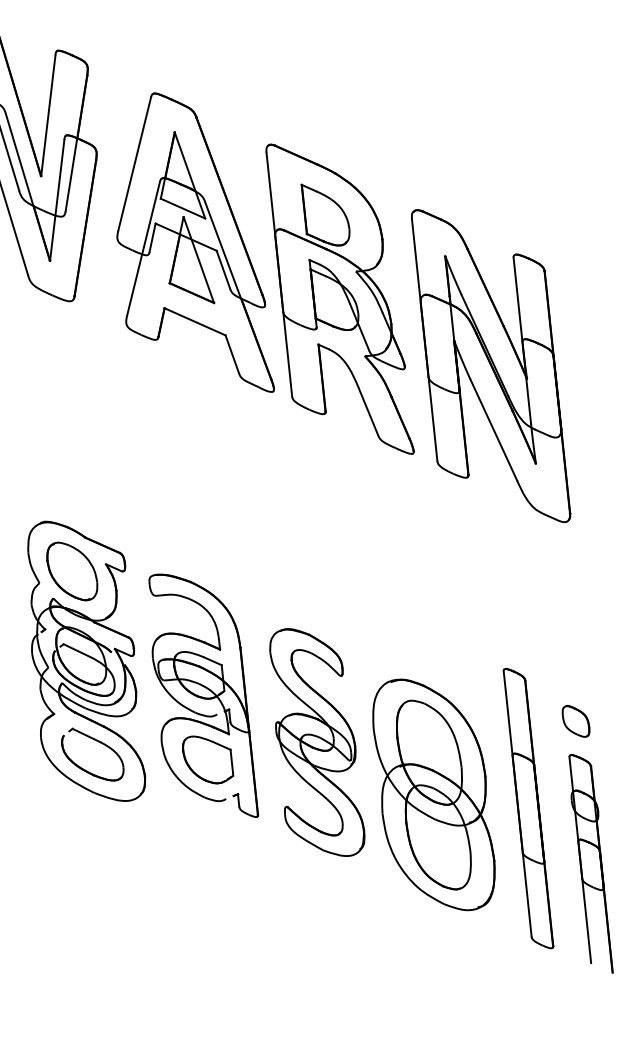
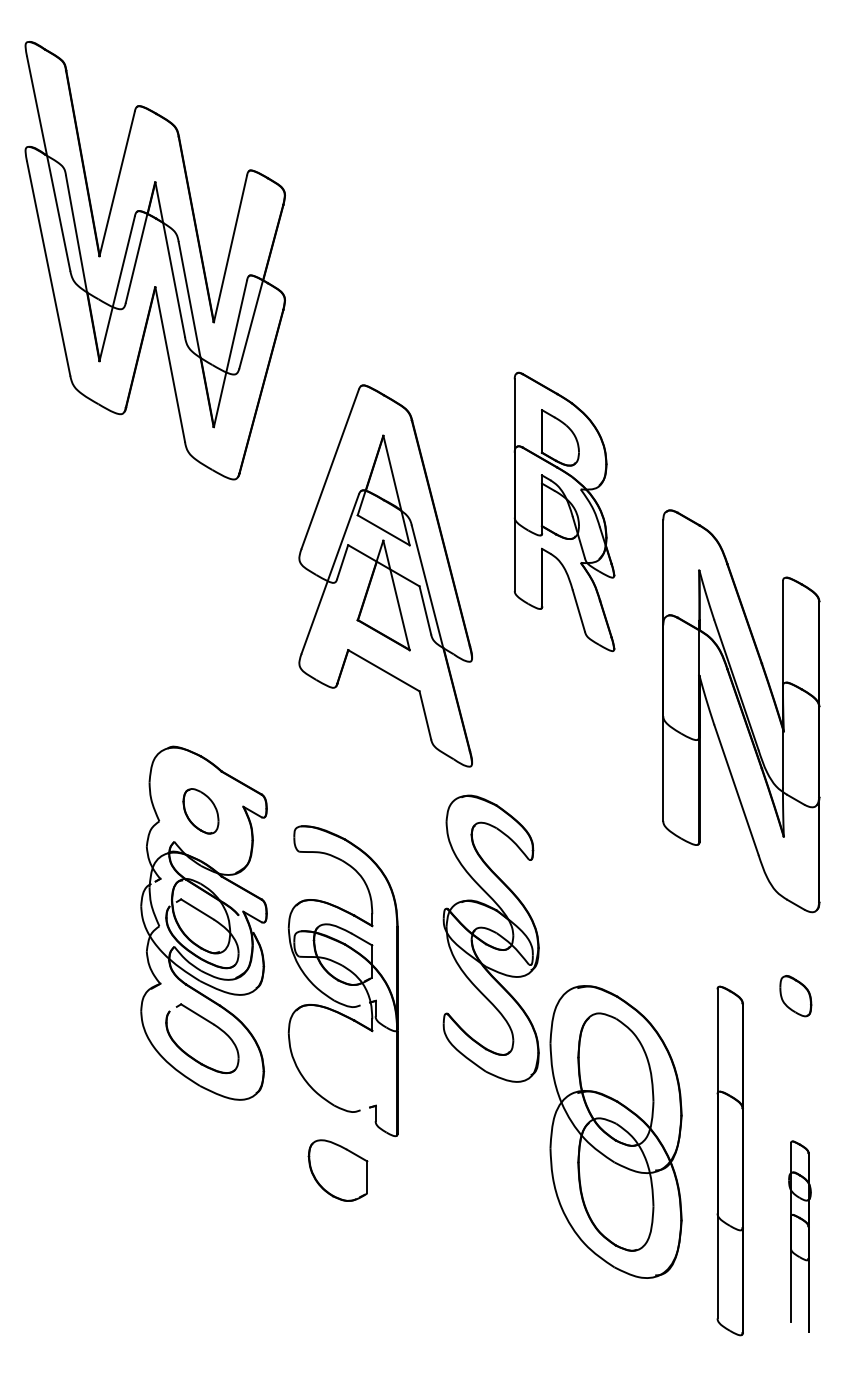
part: (188, 244) -> (385, 575), moved
part: (339, 299) -> (564, 511), size x0.7
part: (491, 366) -> (741, 711), moved
part: (71, 571) -> (200, 811), size x0.6
part: (575, 721) -> (795, 996), moved
part: (315, 742) -> (490, 938), moved
part: (207, 759) -> (337, 1170), moved
part: (590, 863) -> (799, 1236), size x0.7

